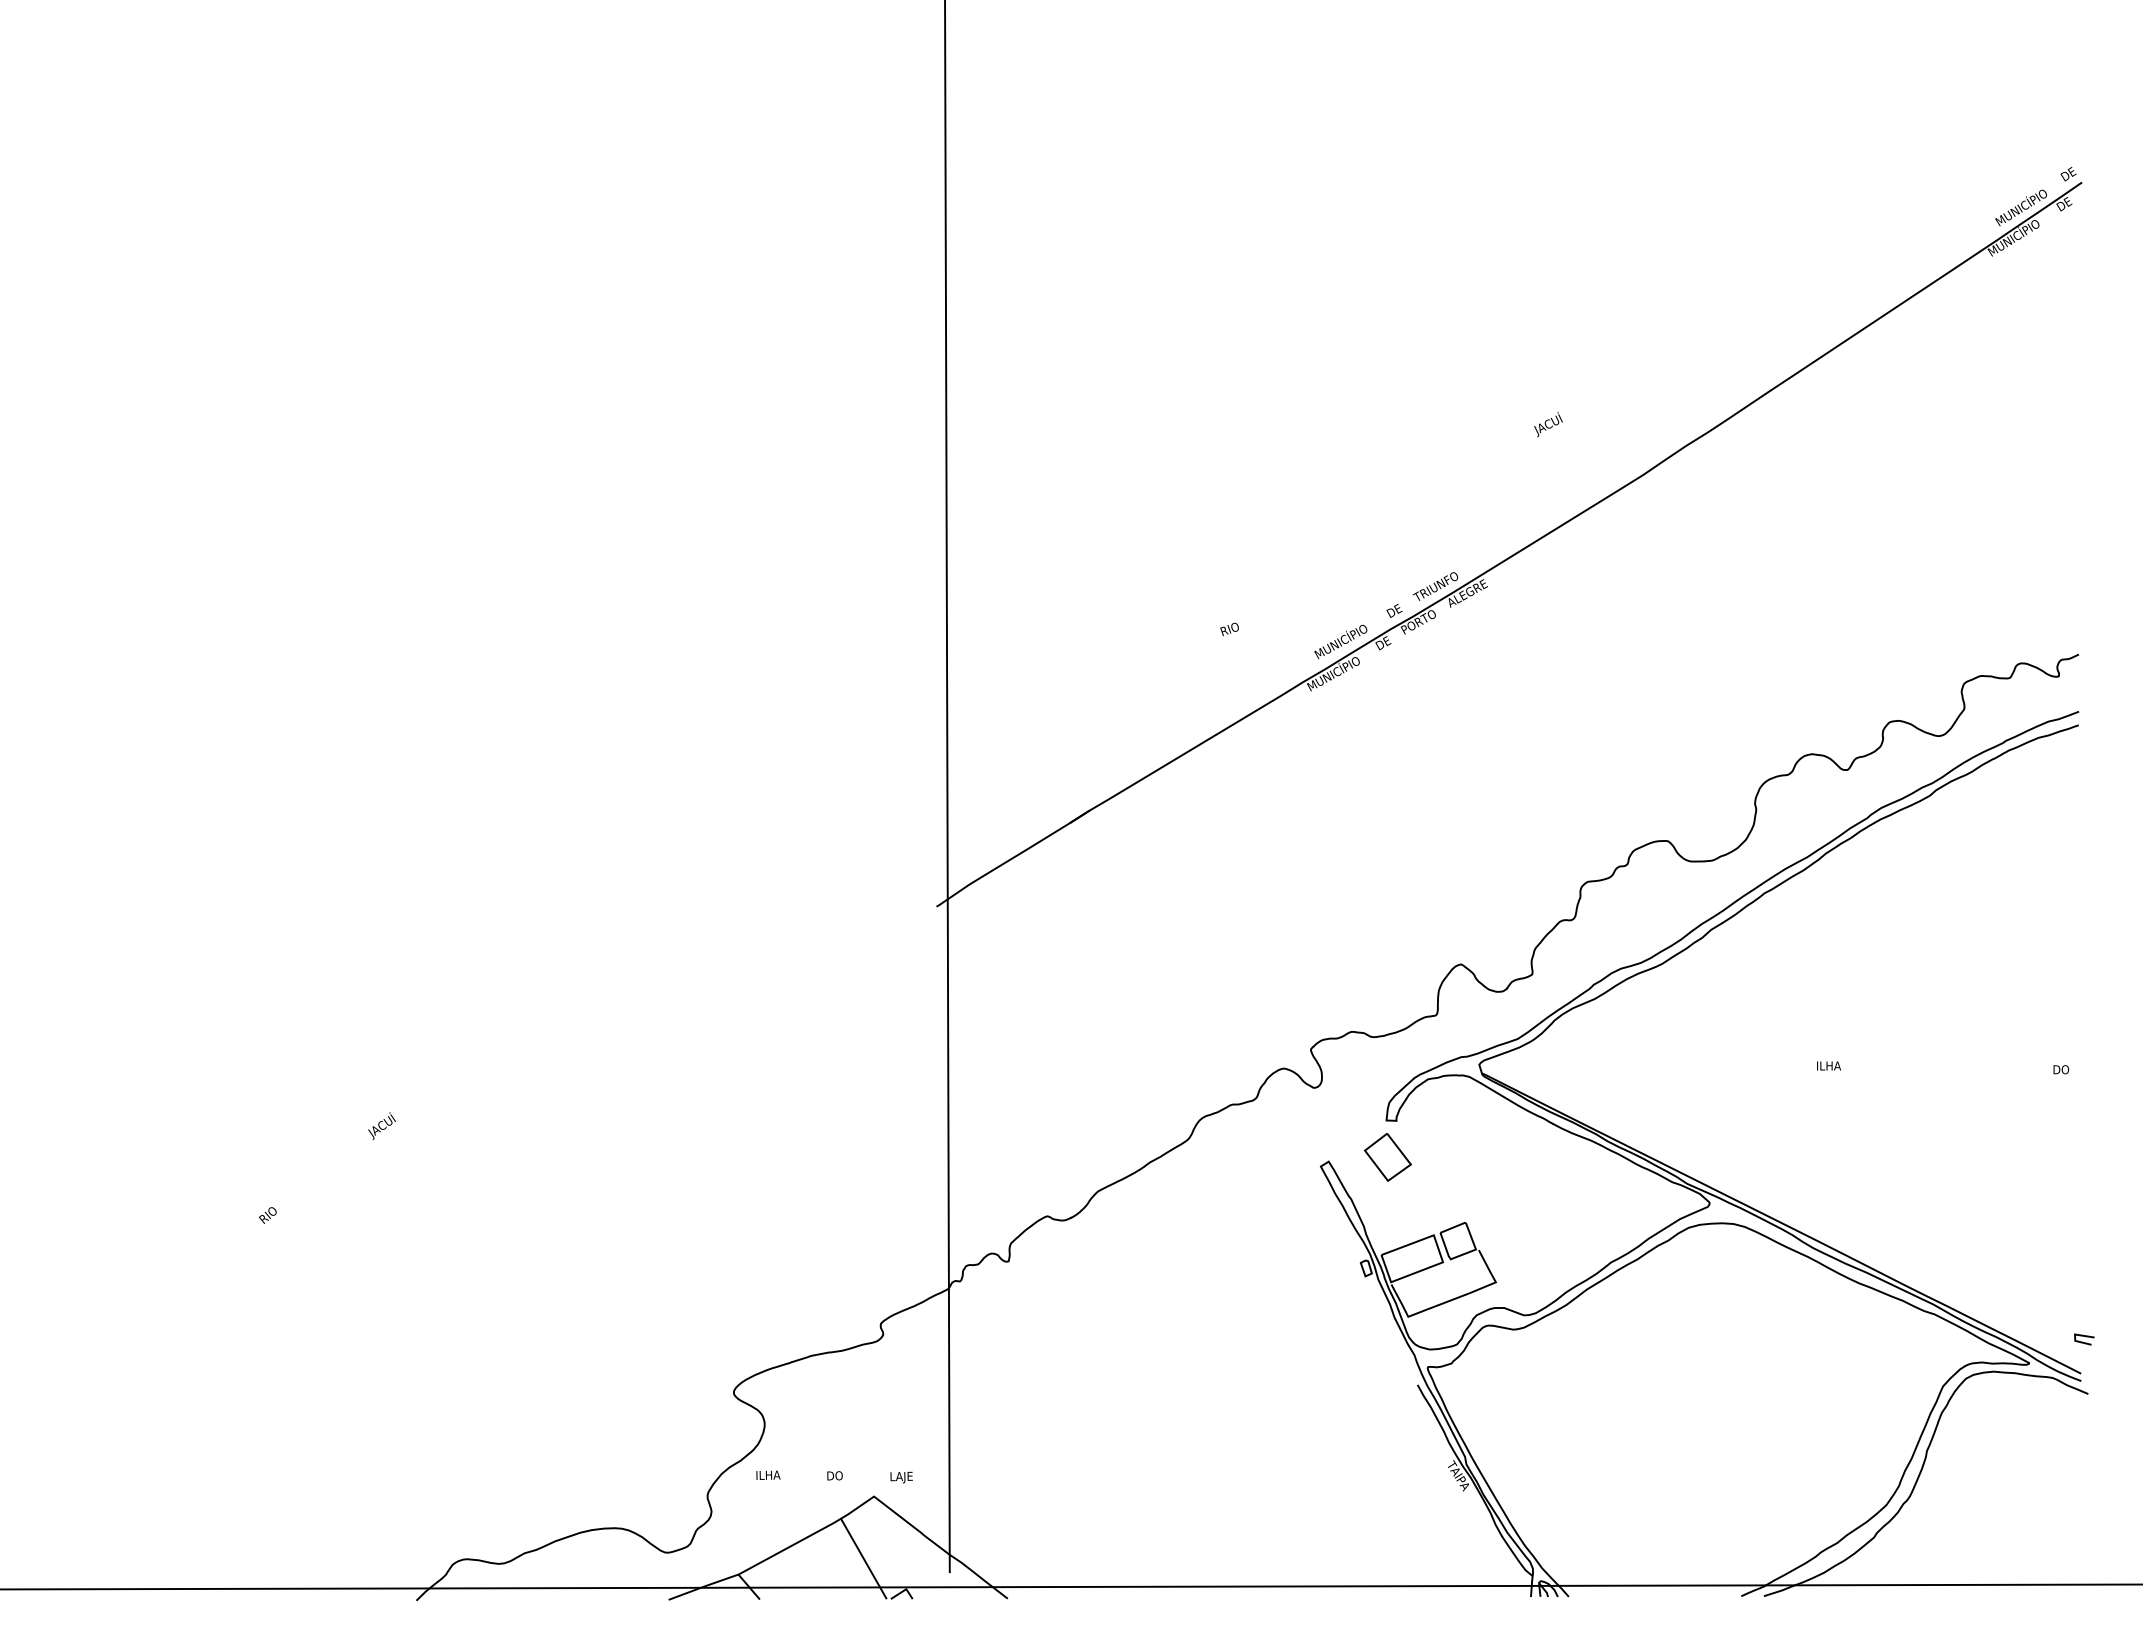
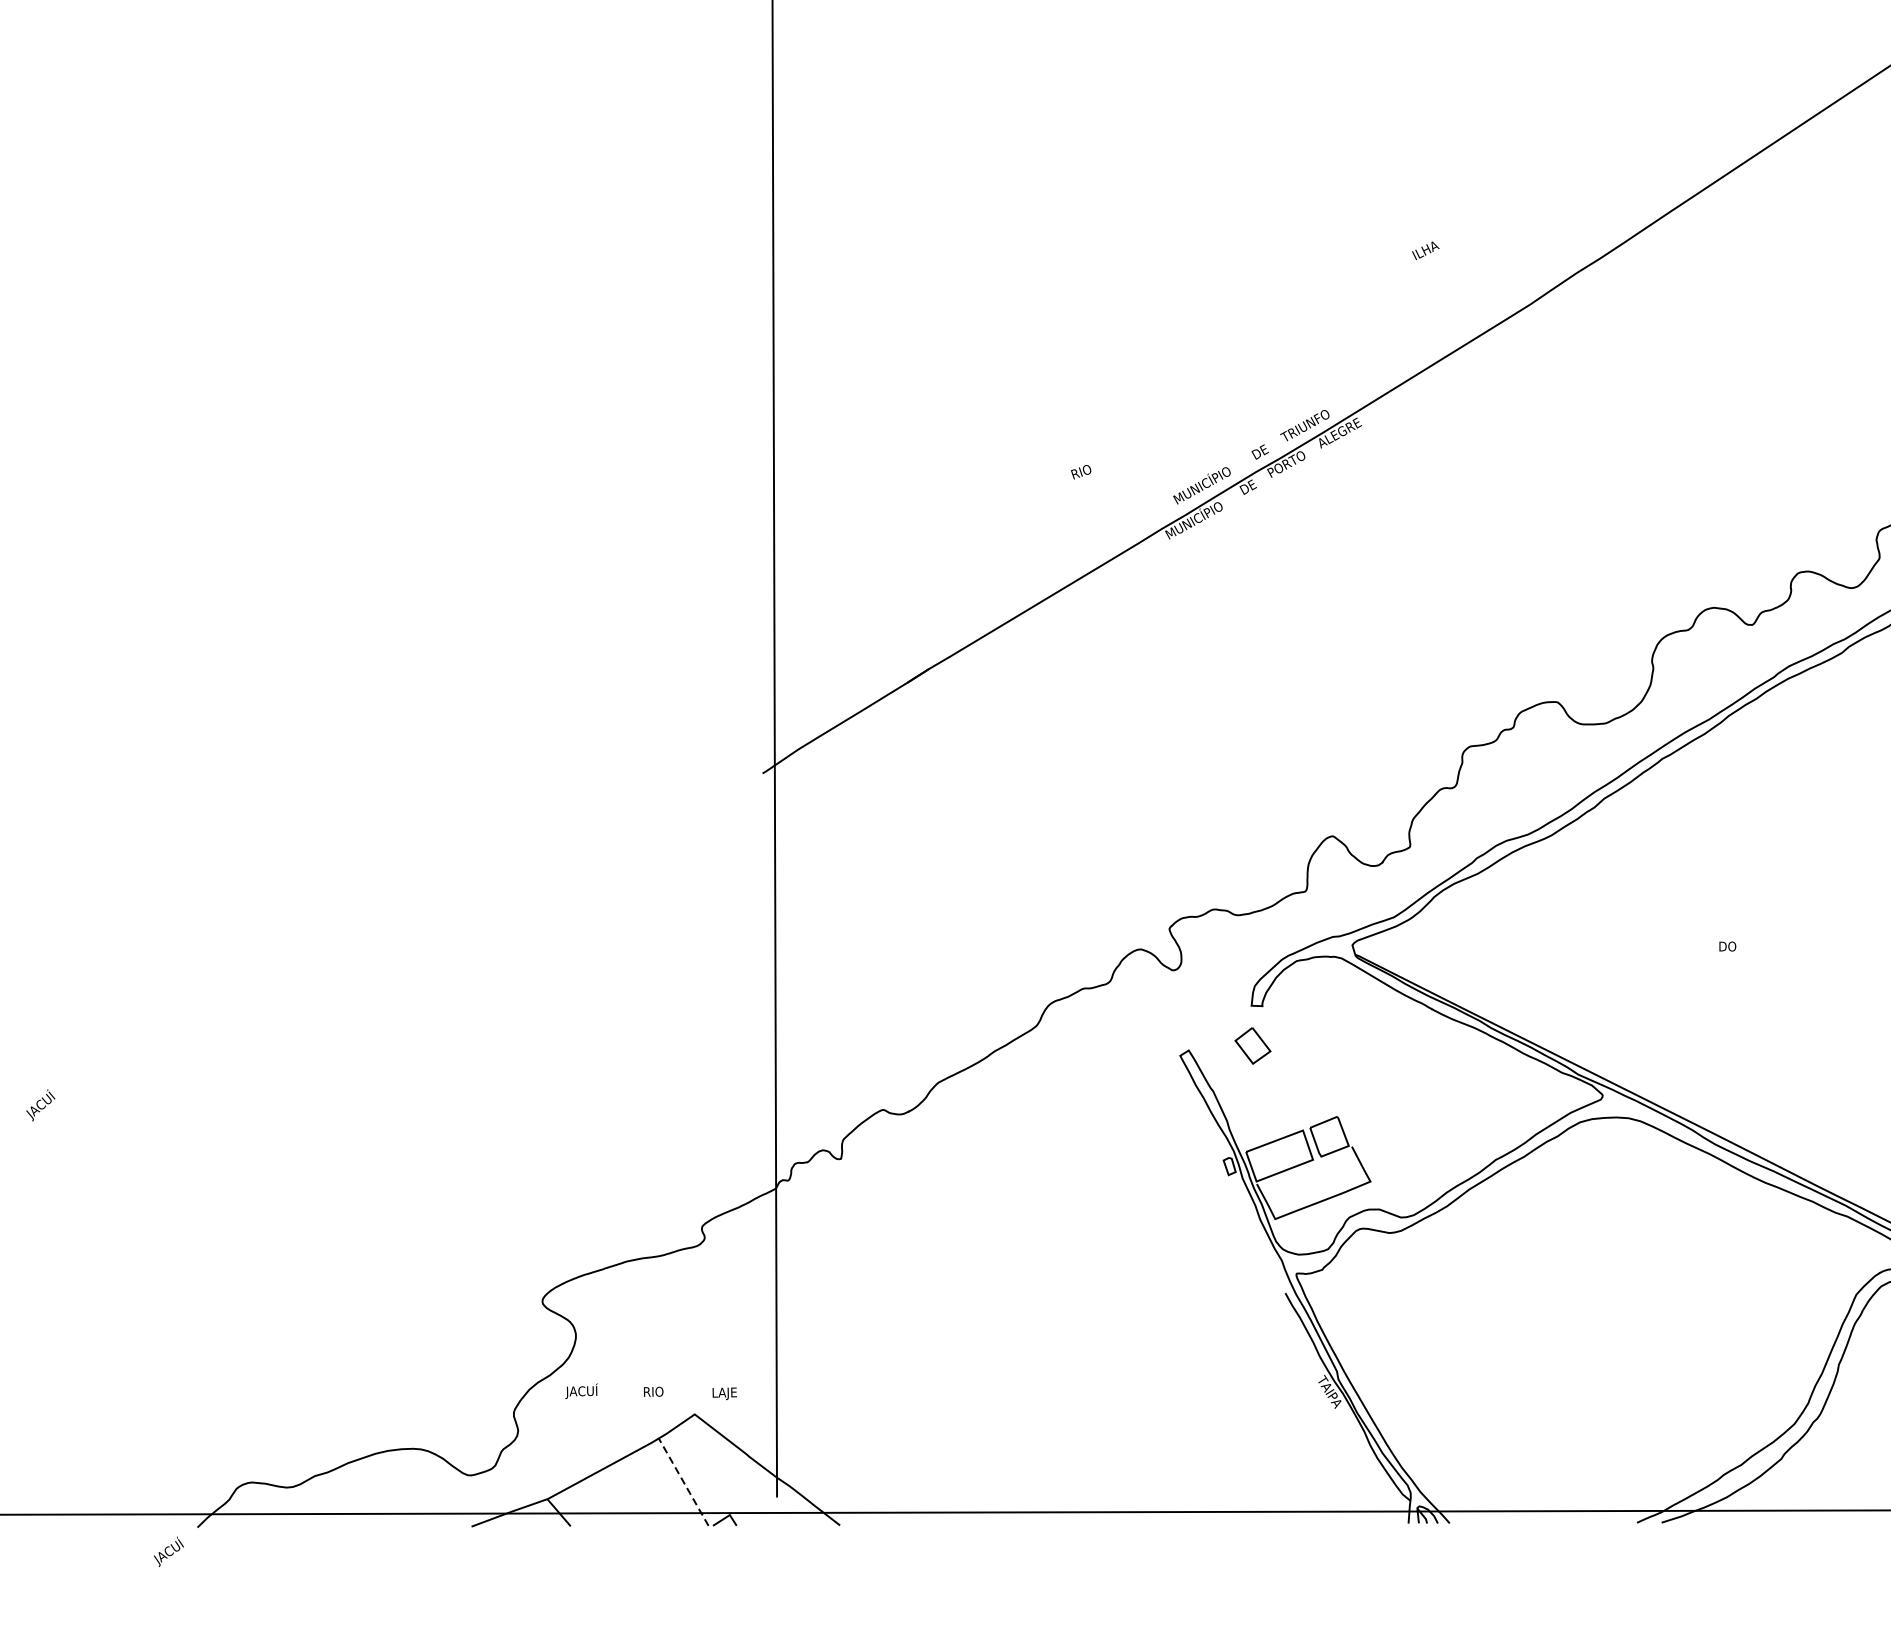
text: (1549, 424) -> (1428, 249), JACUÍ -> ILHA
text: (1829, 1065) -> (1732, 946), ILHA -> DO
text: (381, 1125) -> (168, 1551), moved
part: (1387, 1157) -> (1252, 1045), size x0.7
text: (272, 1211) -> (41, 1104), RIO -> JACUÍ
text: (769, 1475) -> (581, 1391), ILHA -> JACUÍ
text: (836, 1475) -> (653, 1391), DO -> RIO
line: (864, 1559) -> (684, 1482), solid -> dashed

